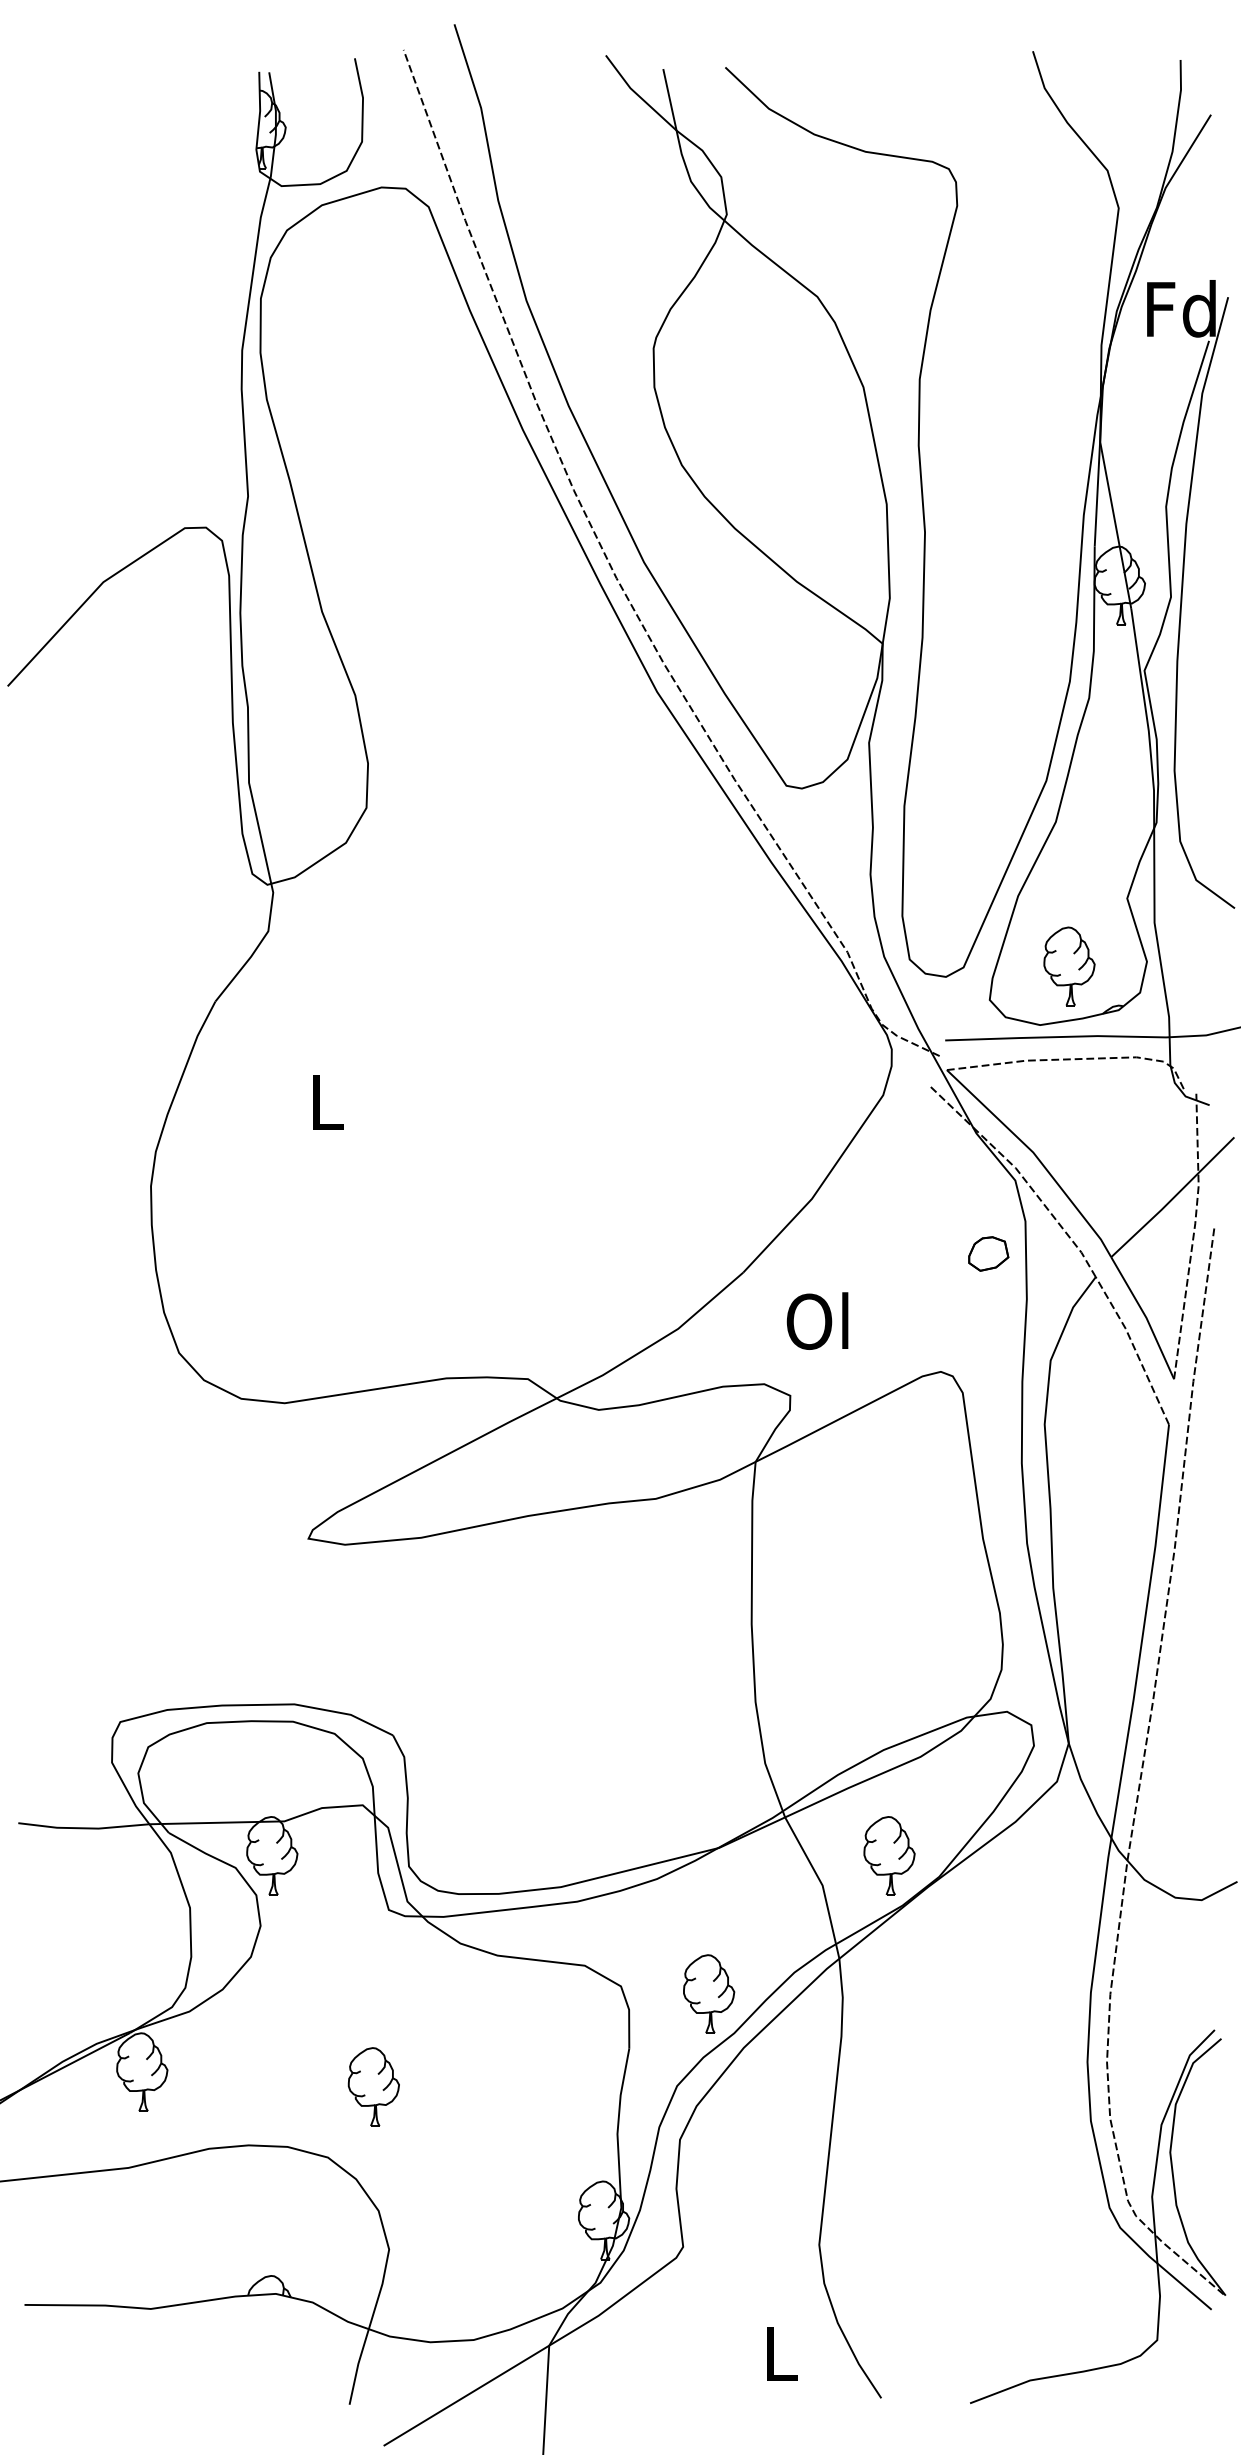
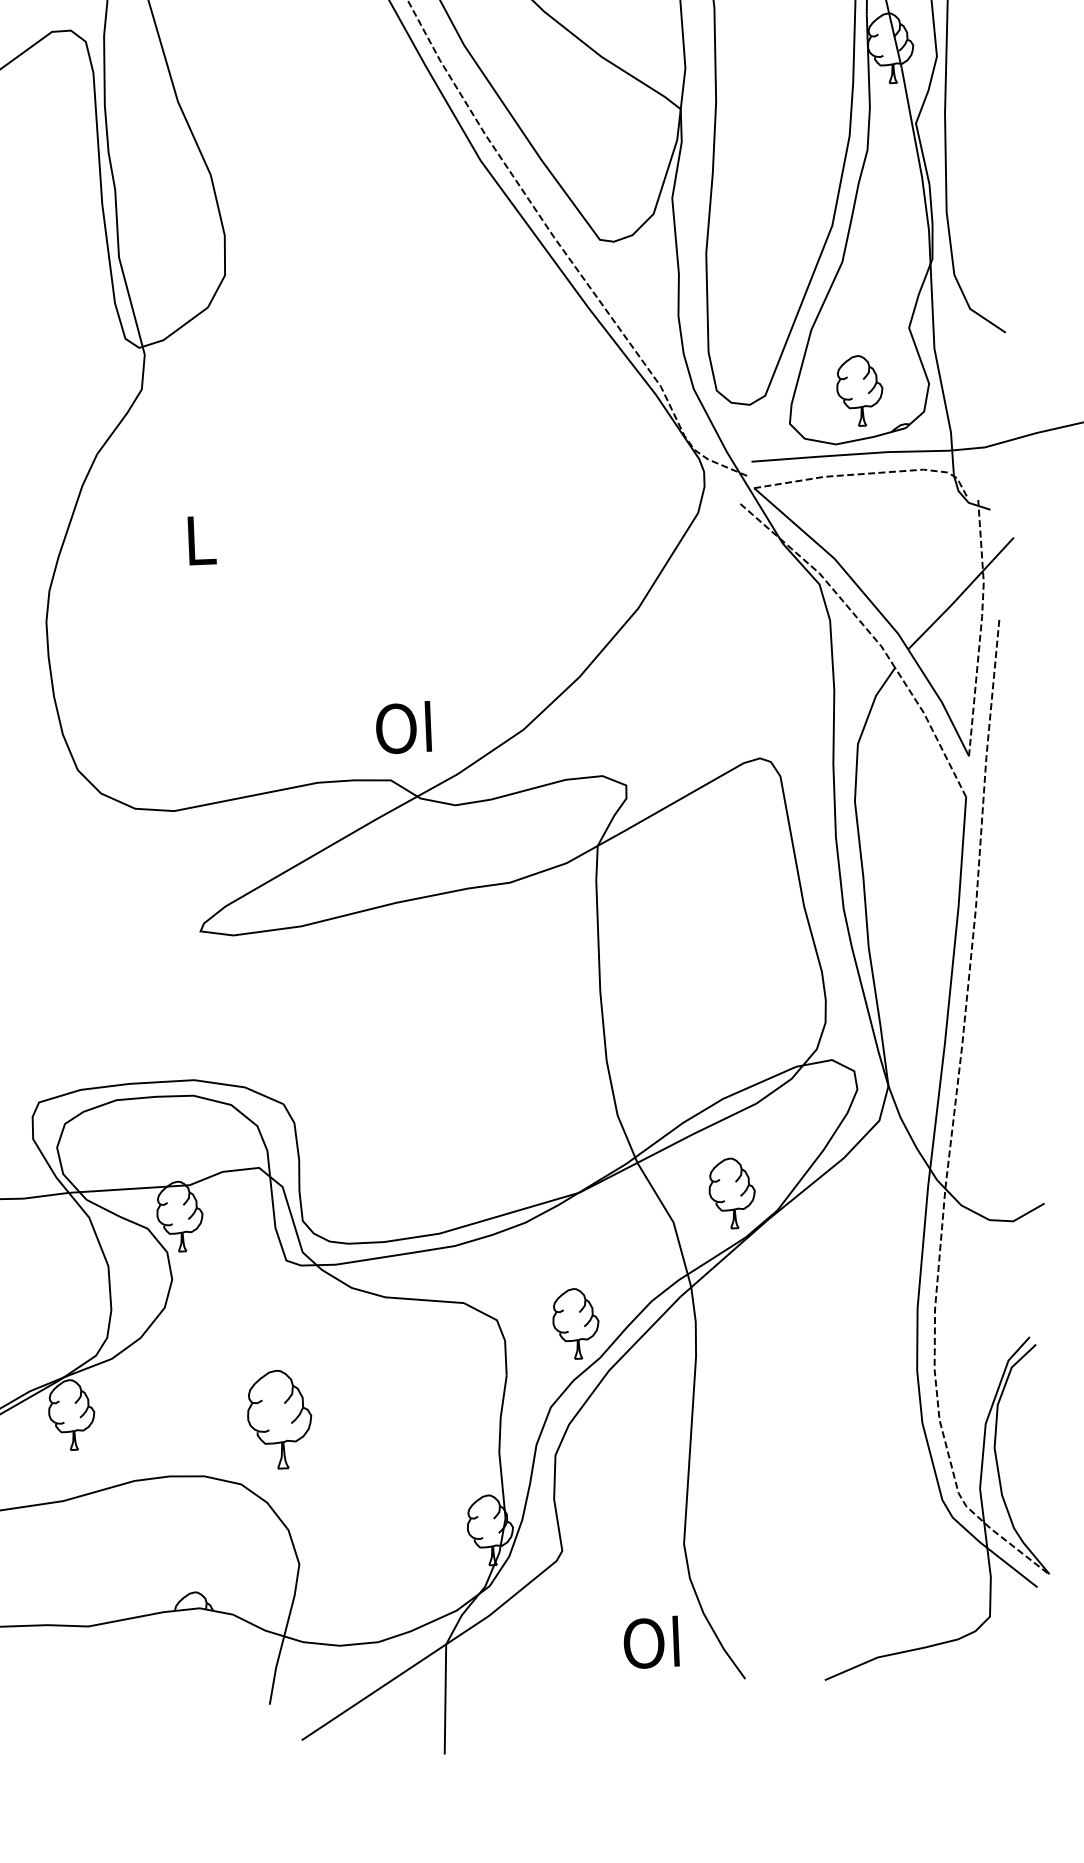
part: (988, 1253) -> (798, 650), removed
text: (817, 1320) -> (403, 727), moved
part: (373, 2086) -> (279, 1419), size x1.4
text: (777, 2353) -> (650, 1642), L -> Ol

